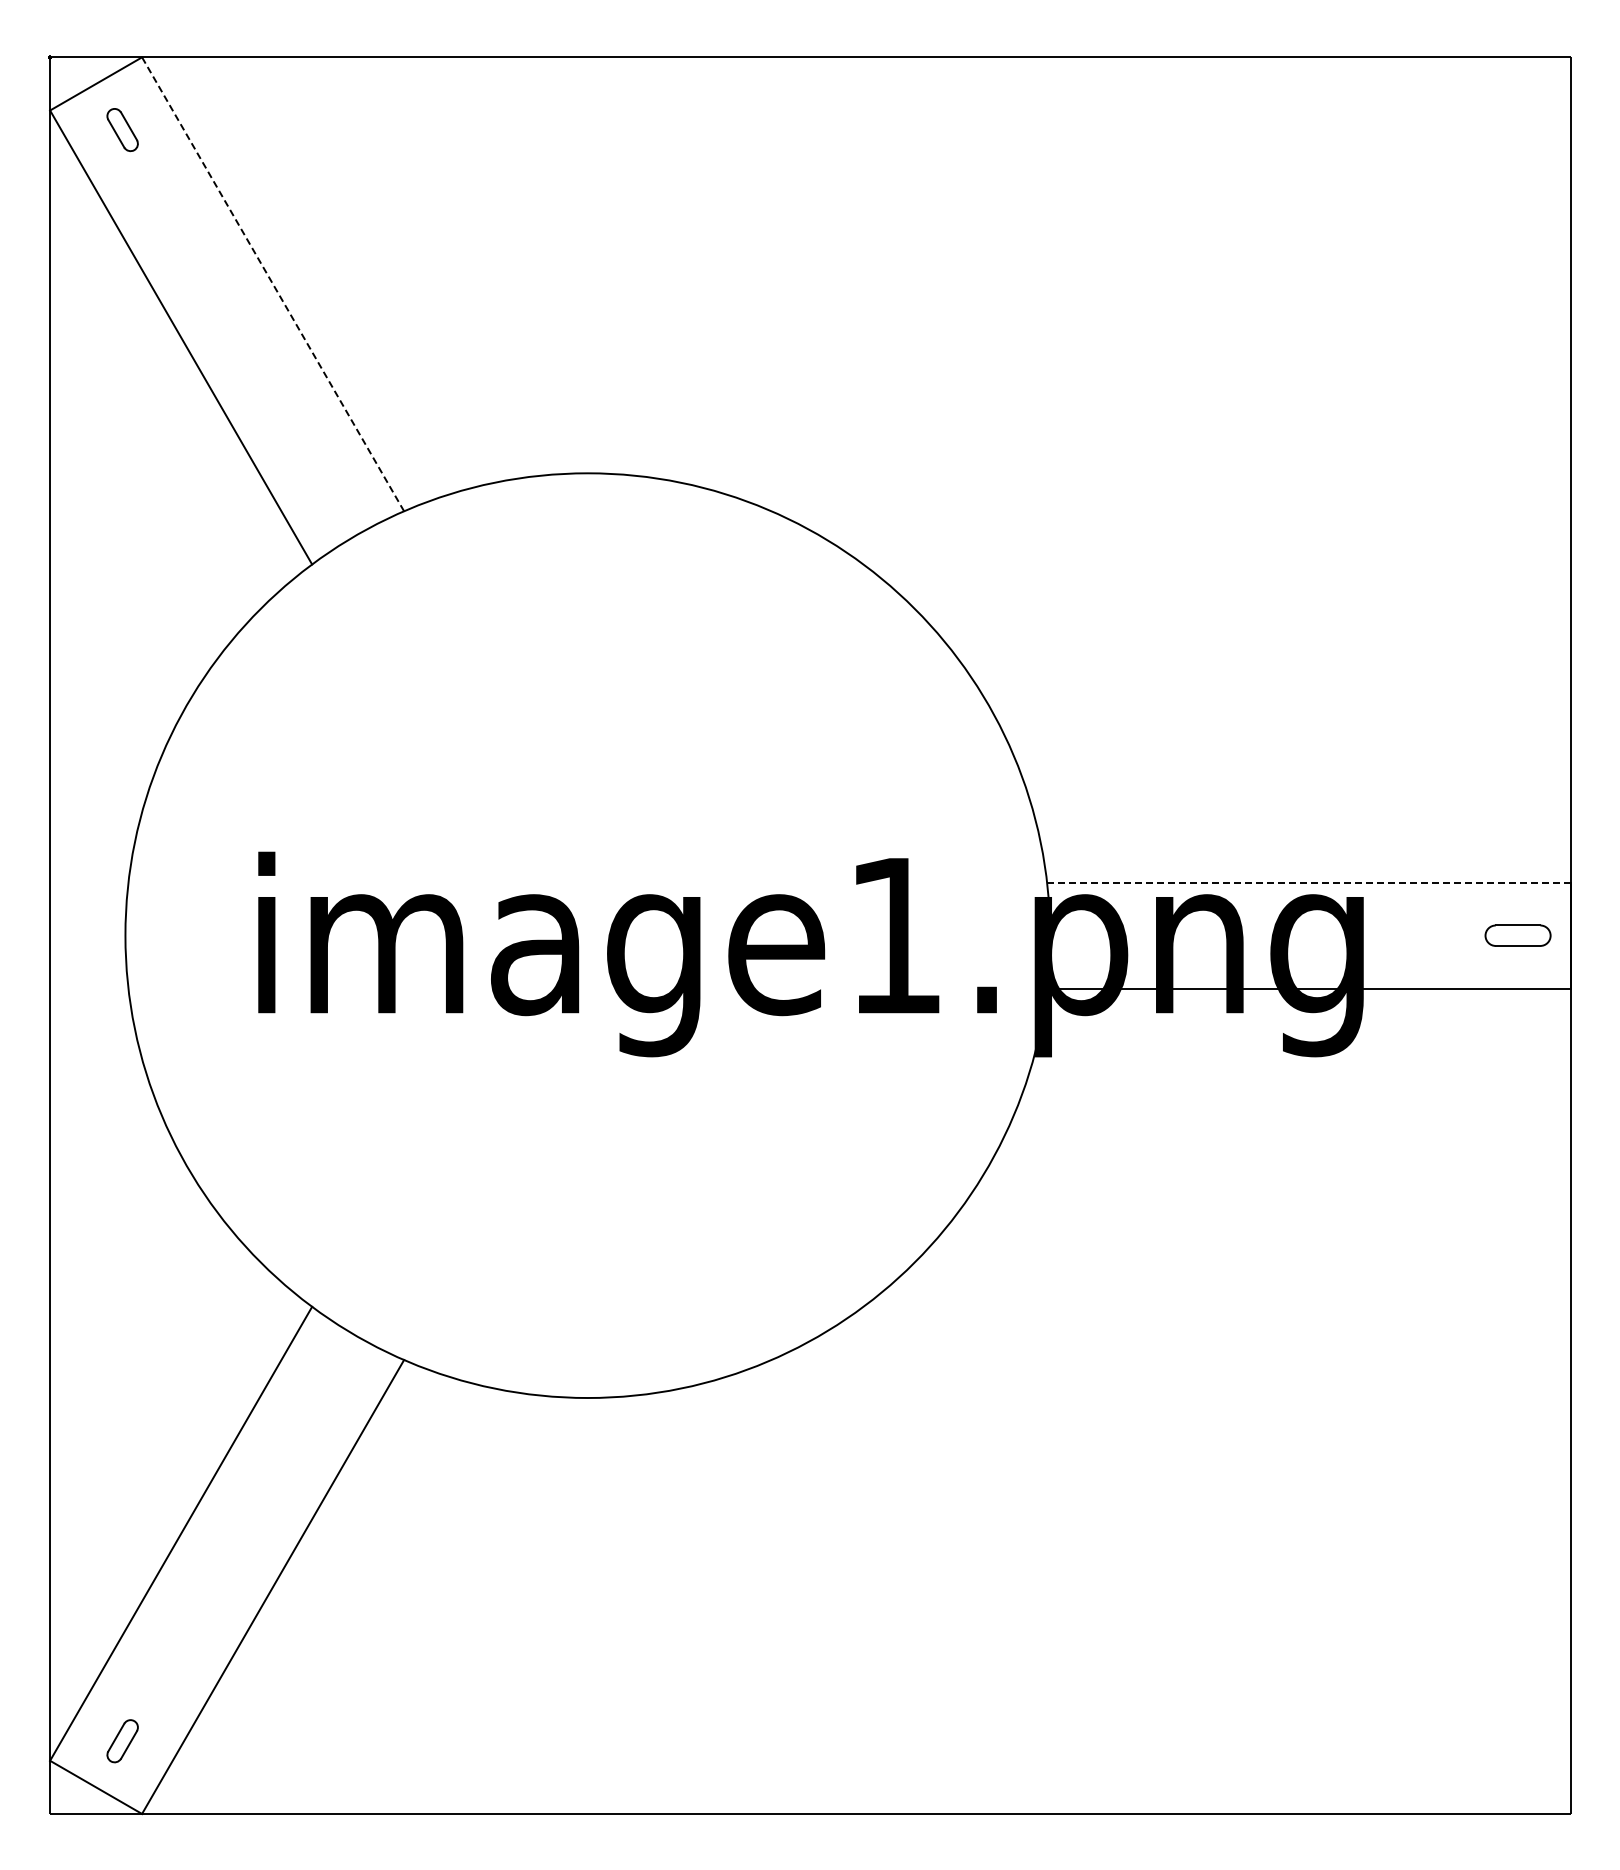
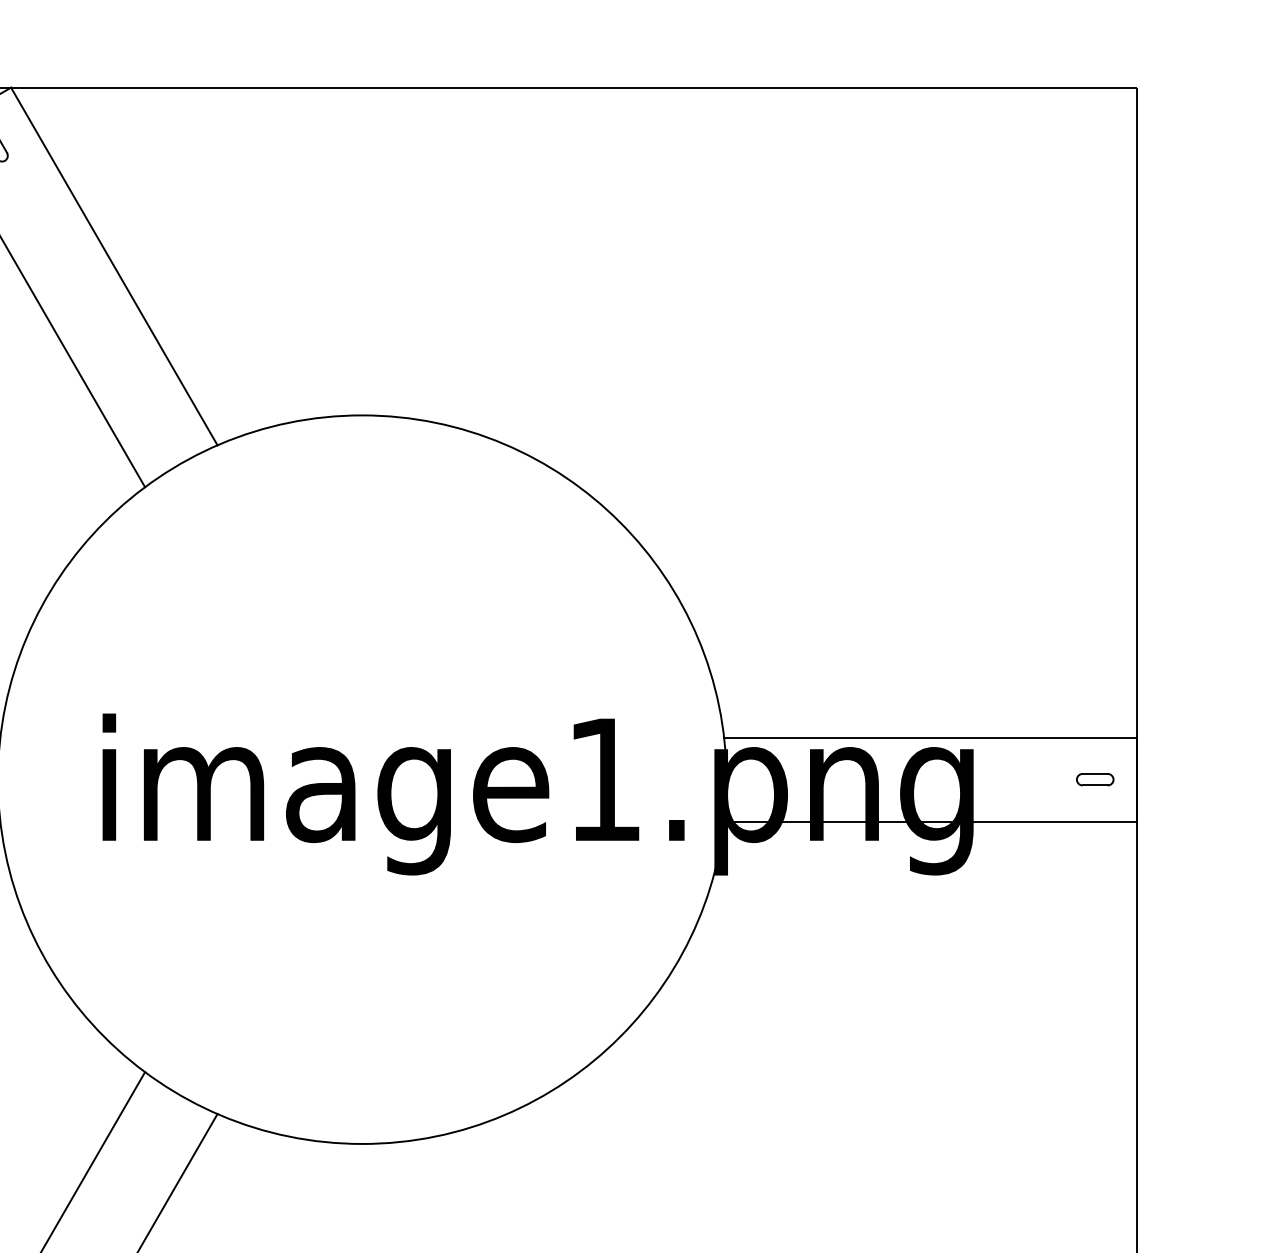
line: (272, 283) -> (113, 265), dashed -> solid
line: (1308, 882) -> (930, 737), dashed -> solid
part: (1517, 935) -> (1094, 779), size x0.71

